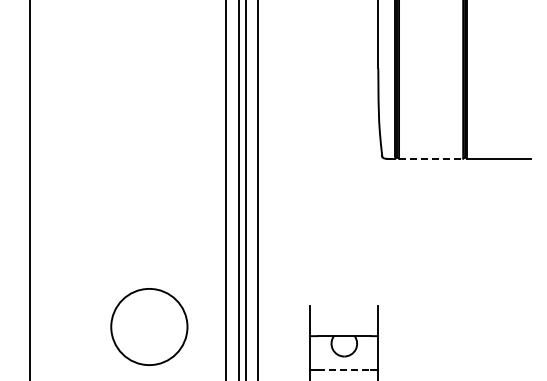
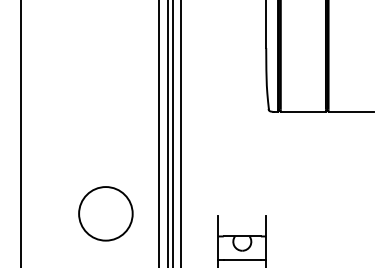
line: (431, 158) -> (303, 111), dashed -> solid
circle: (149, 326) -> (105, 213), moved
line: (344, 370) -> (242, 260), dashed -> solid

